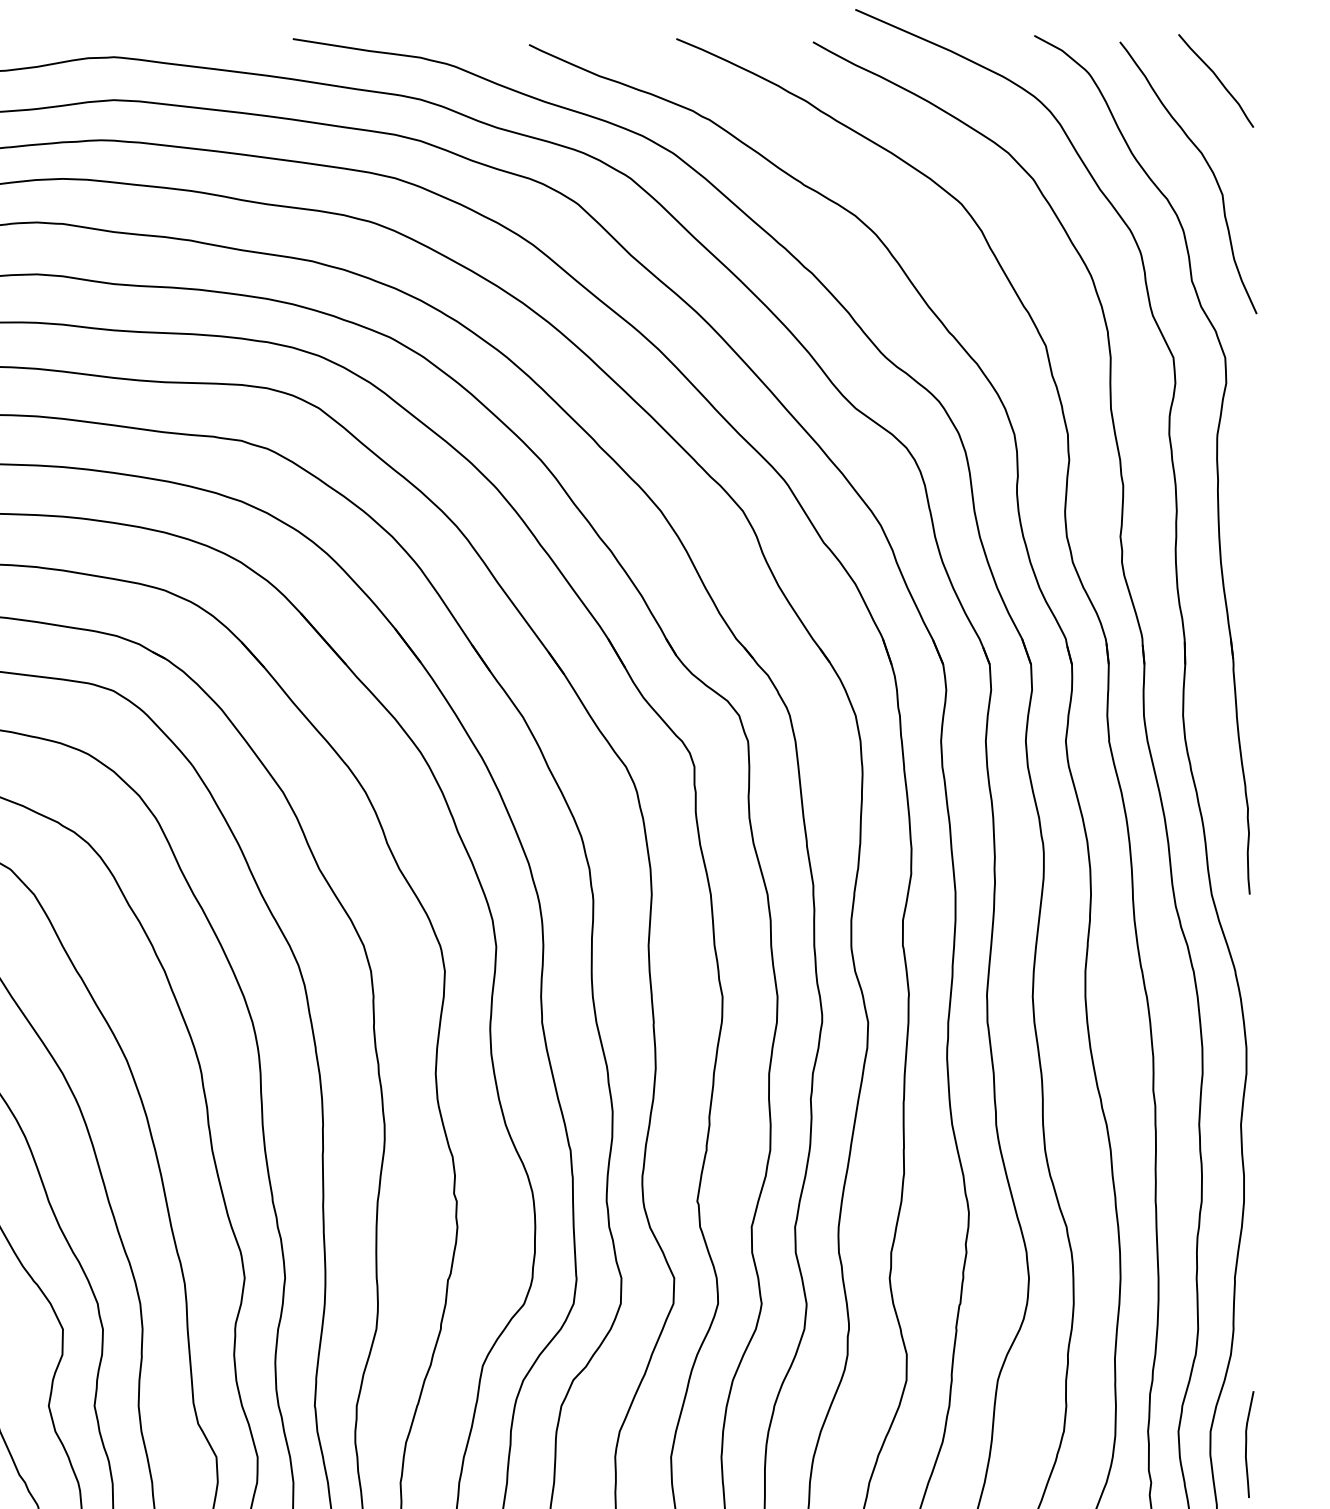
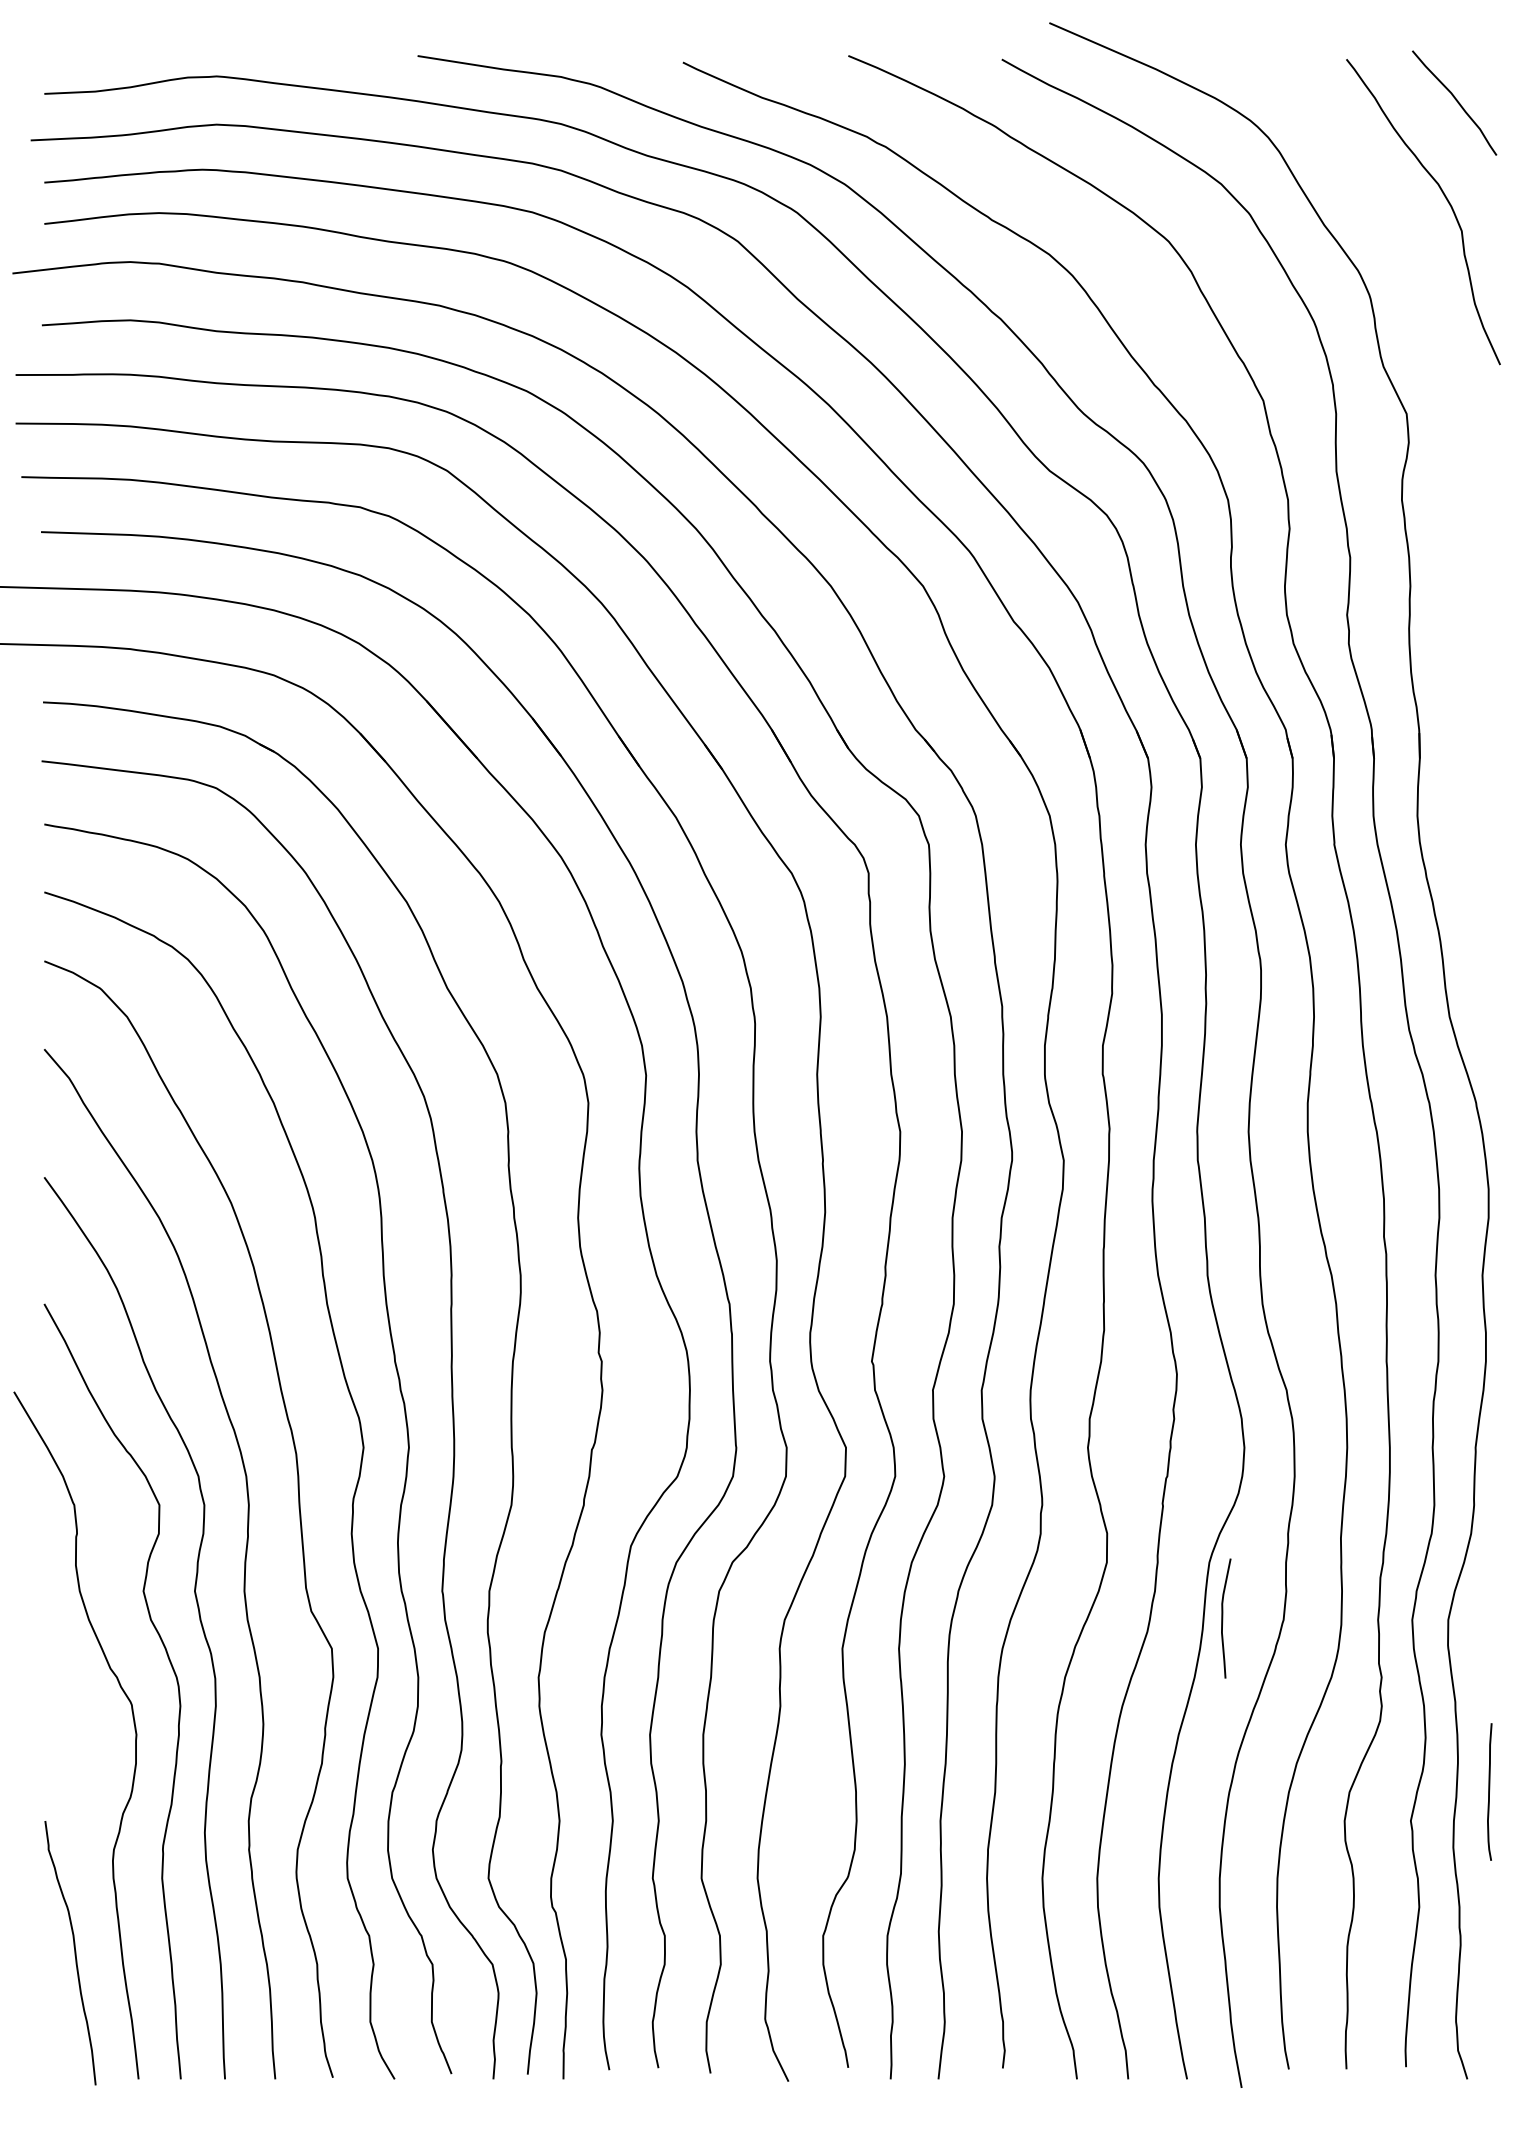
part: (1216, 463) -> (1454, 532), removed
curve: (1247, 1444) -> (1223, 1618), moved

